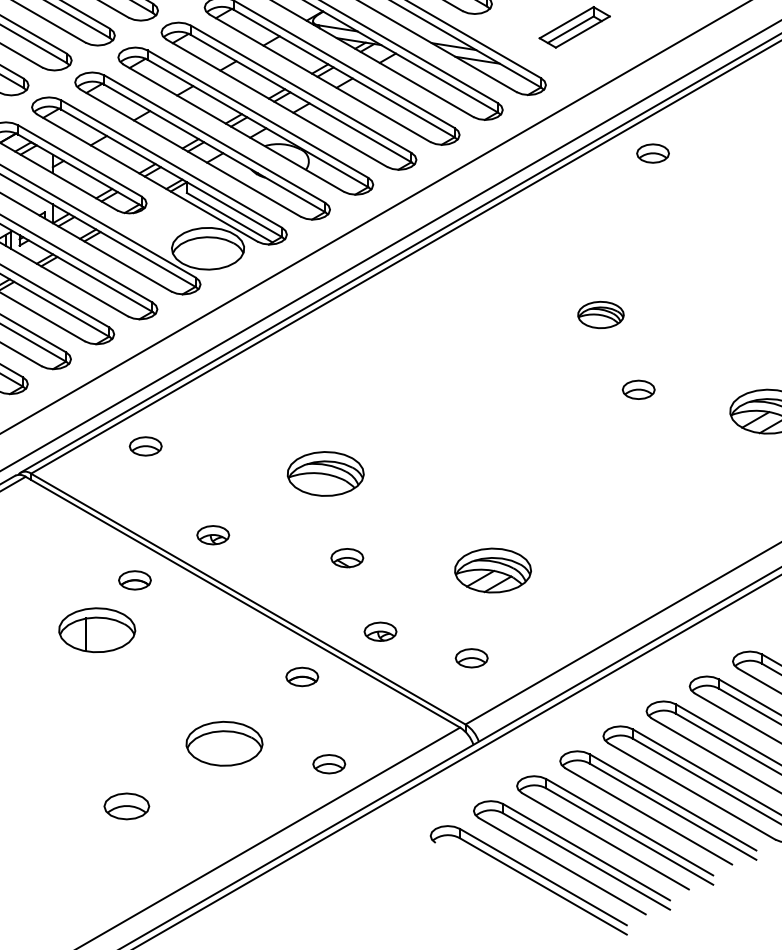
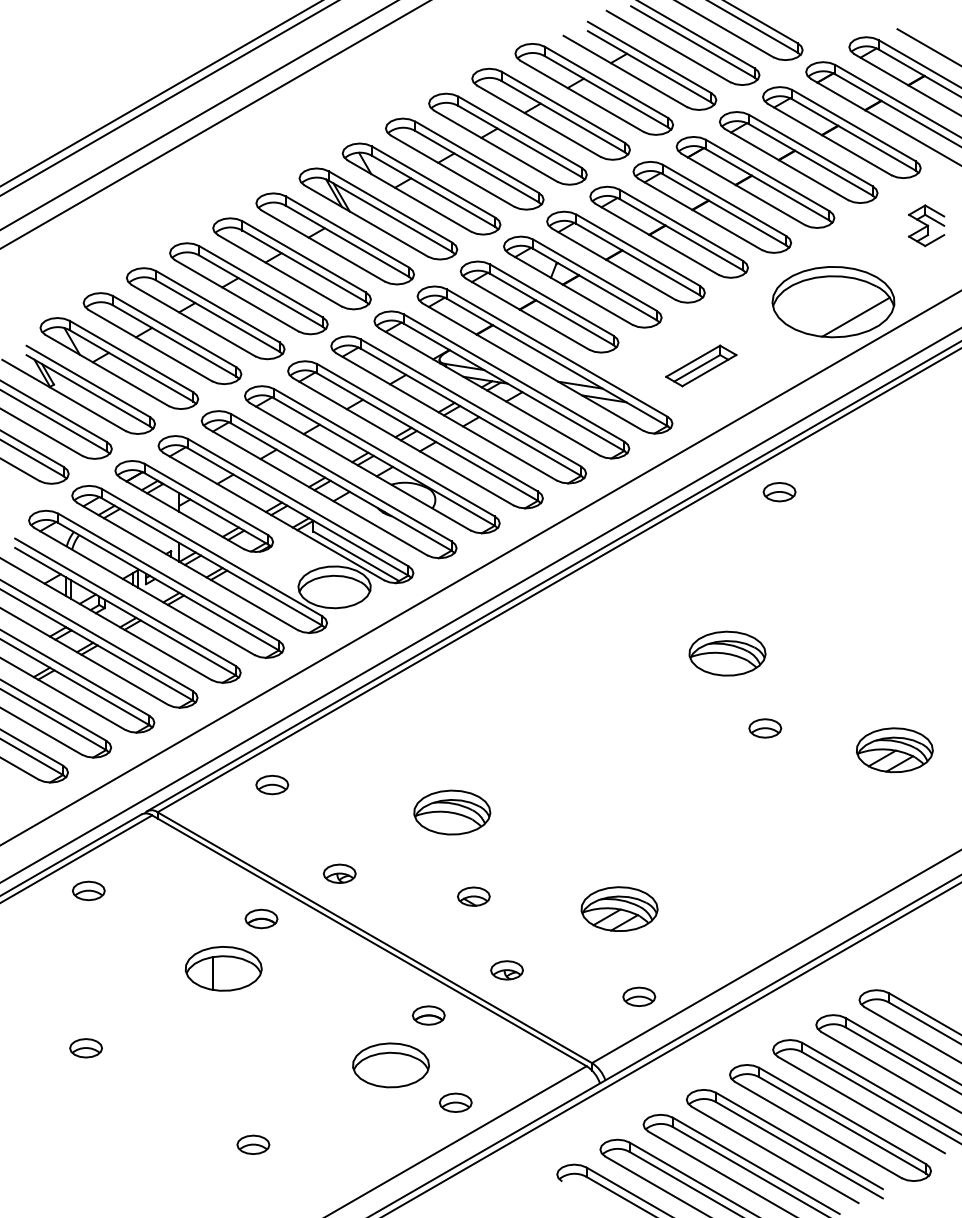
part: (600, 314) -> (727, 653), size x1.67
part: (471, 657) -> (639, 996), moved
part: (223, 743) -> (390, 1065), moved
part: (126, 805) -> (253, 1144), size x0.71

